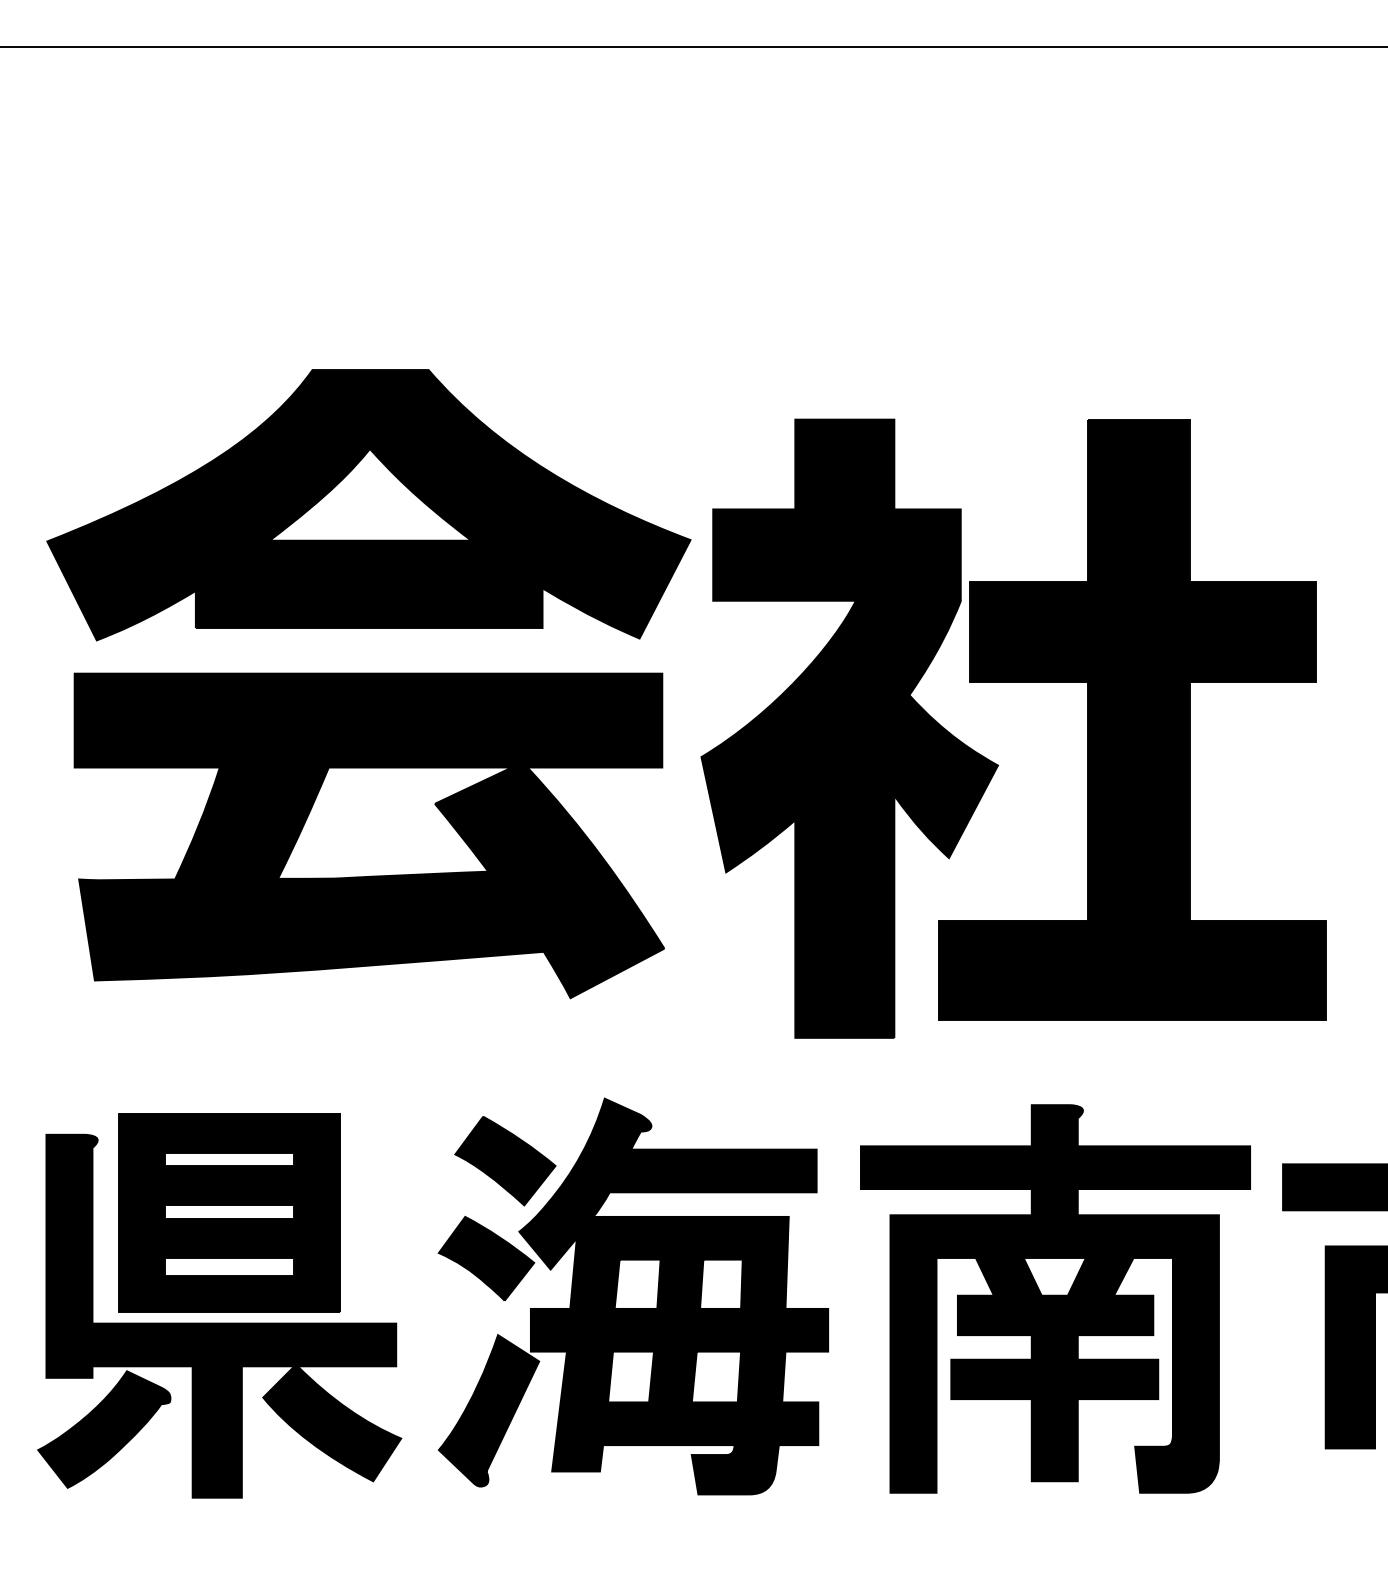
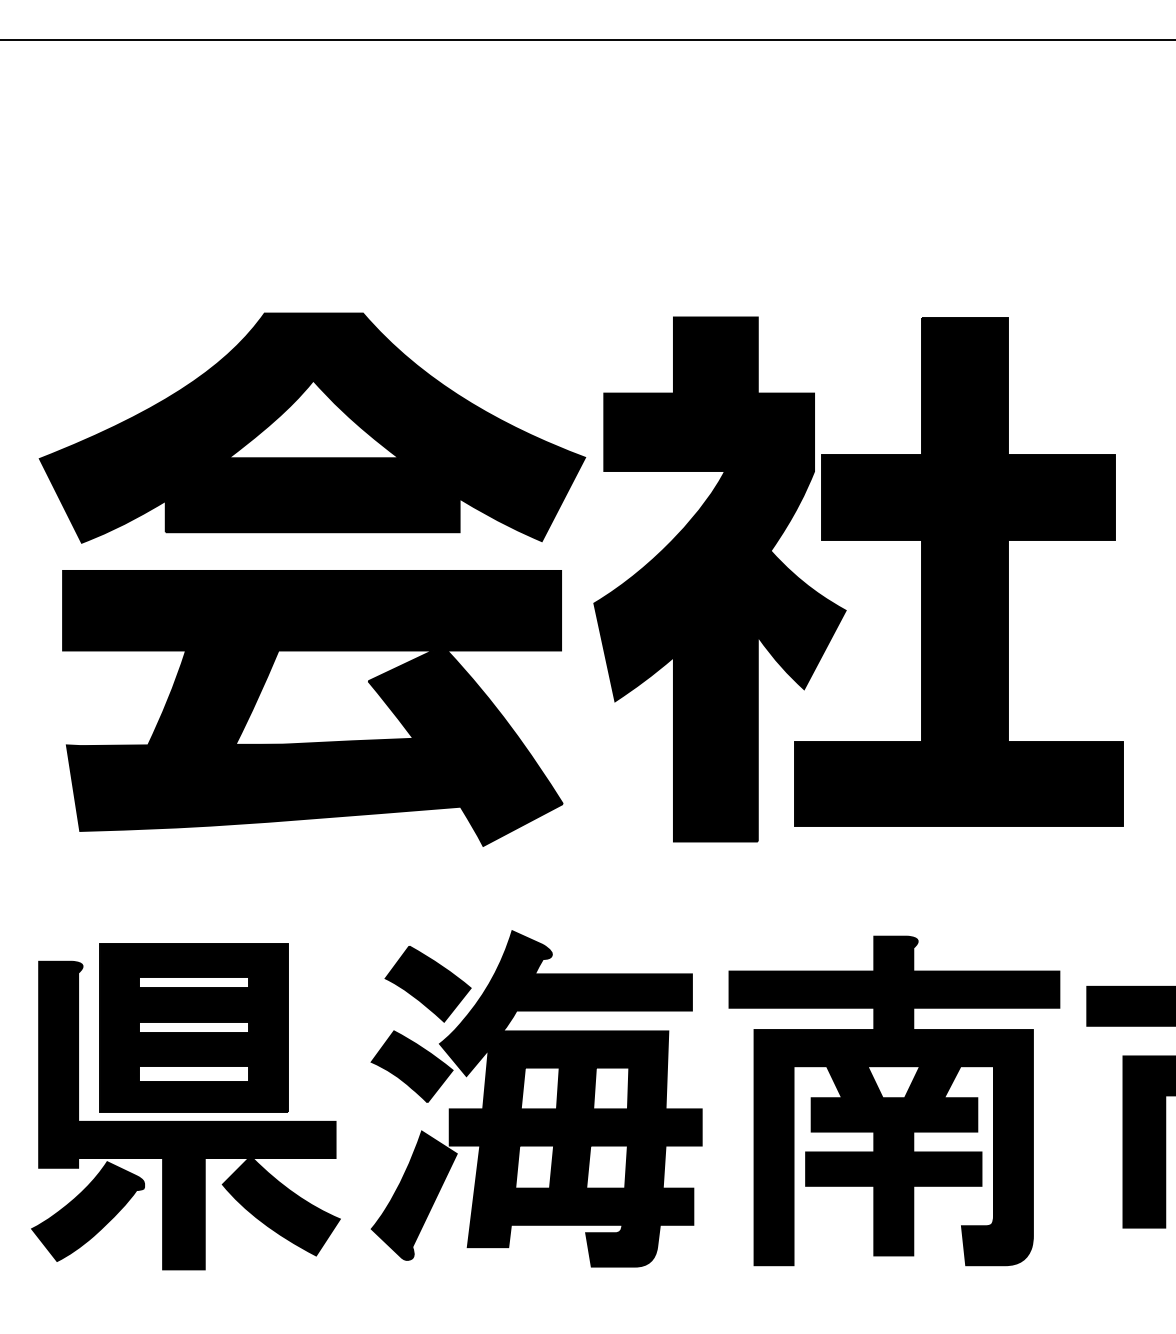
part: (993, 761) -> (841, 607), moved

